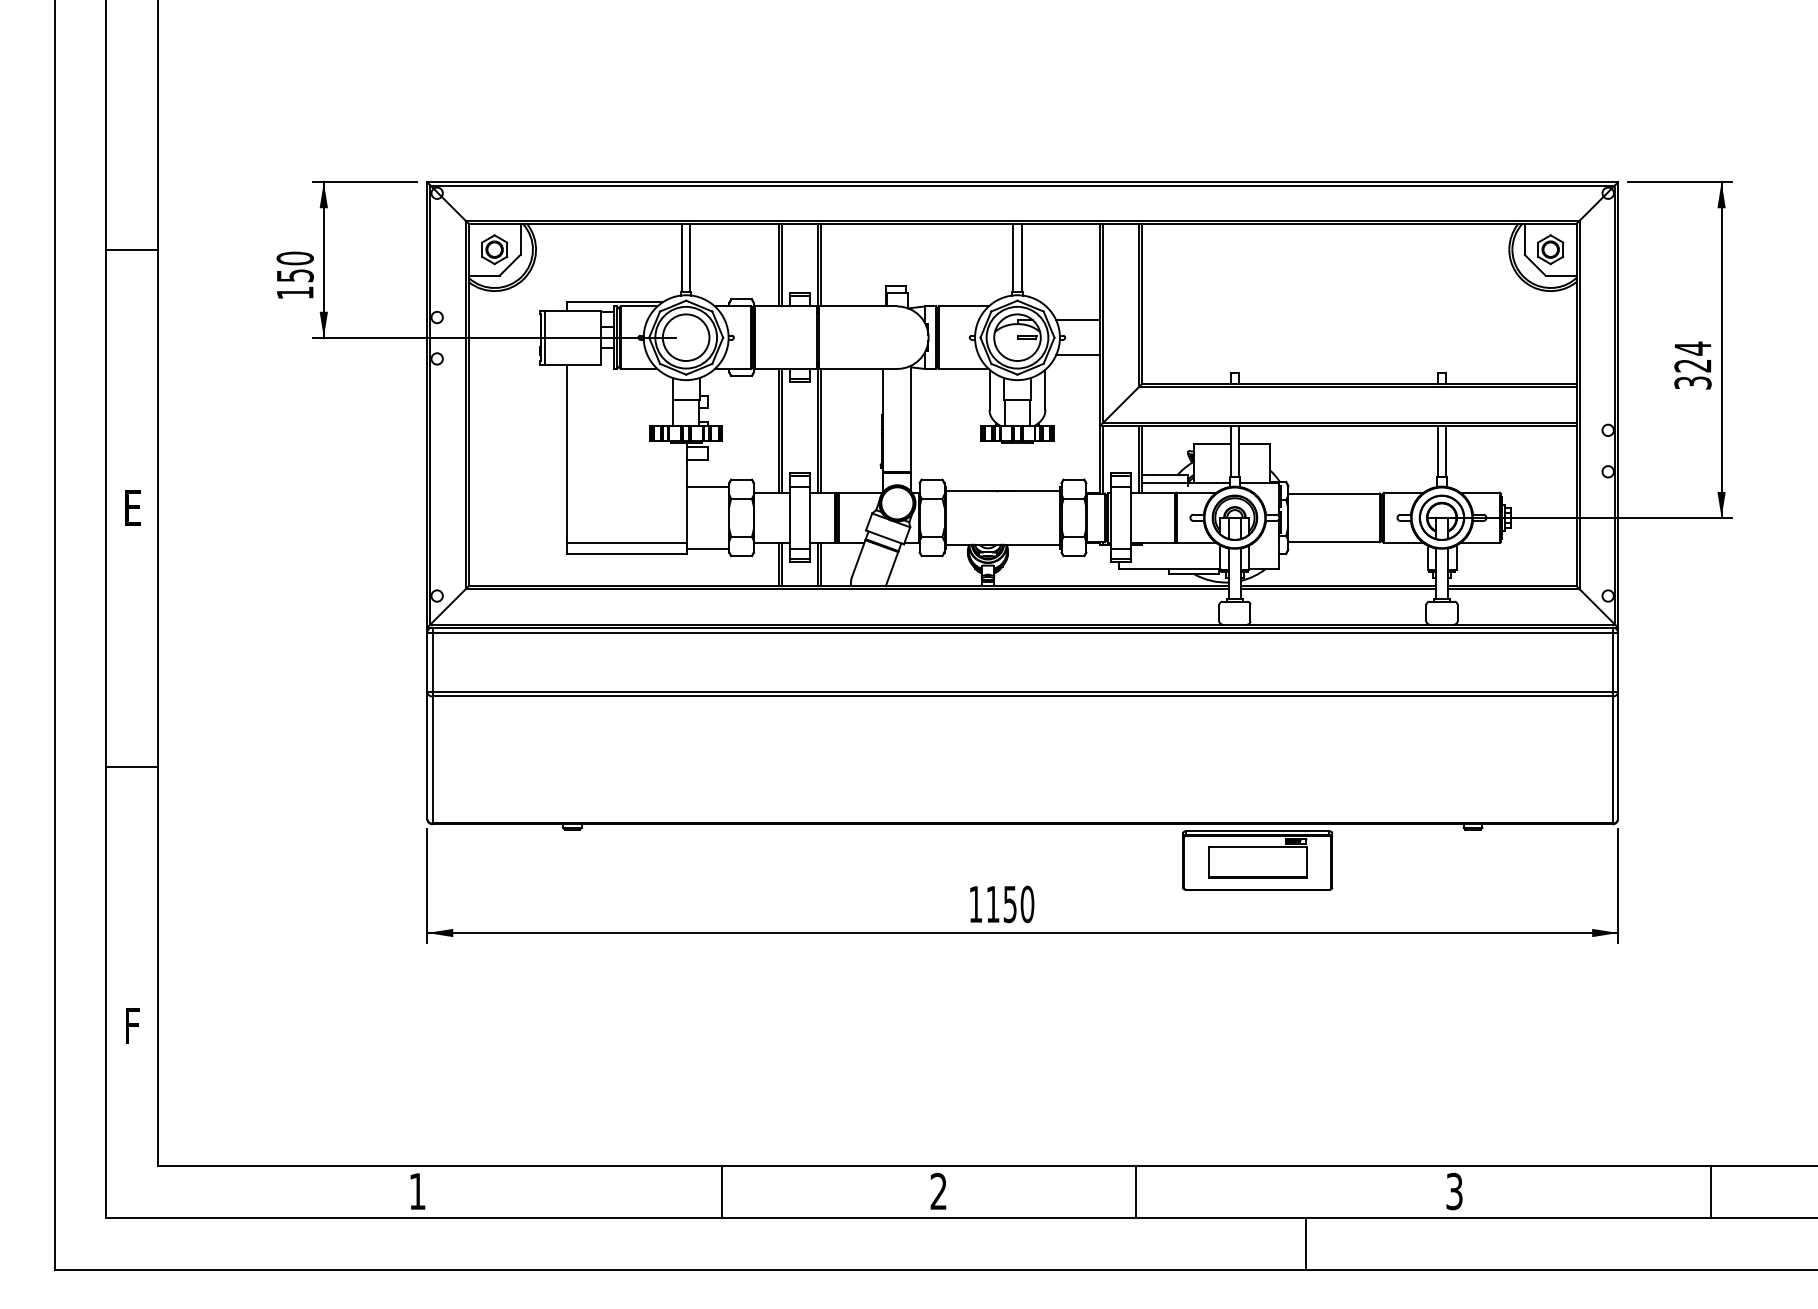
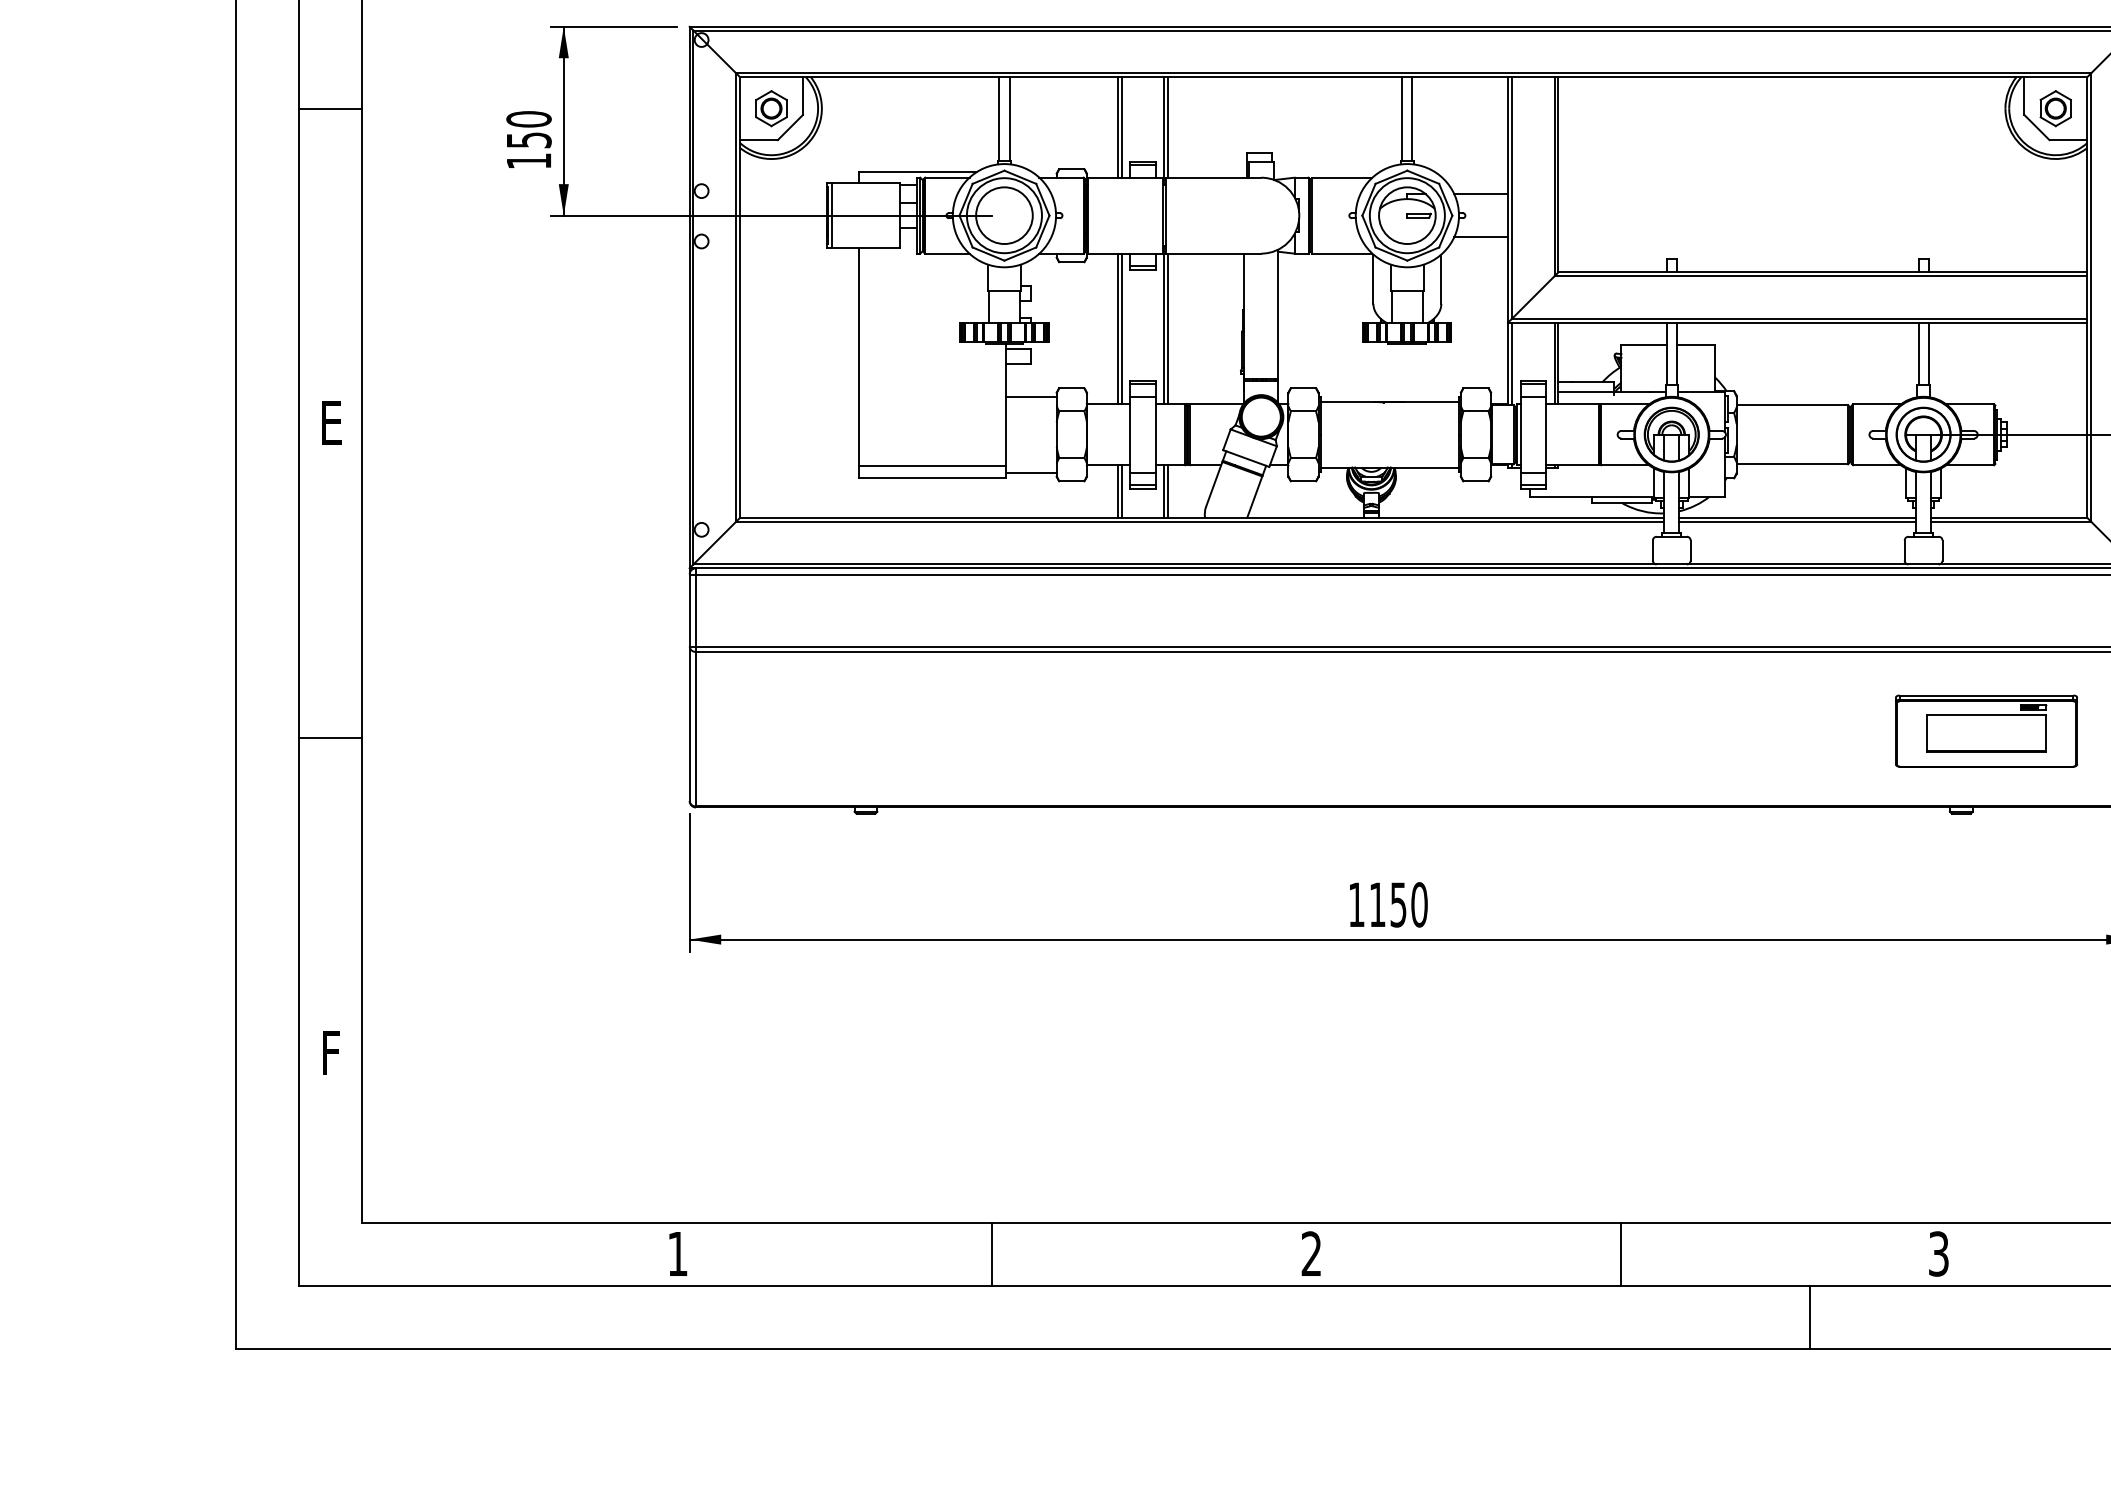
part: (1257, 860) -> (1986, 731), moved
line: (721, 1191) -> (991, 1253), moved
line: (1136, 1191) -> (1621, 1253), moved
line: (1305, 1243) -> (1809, 1317), moved

